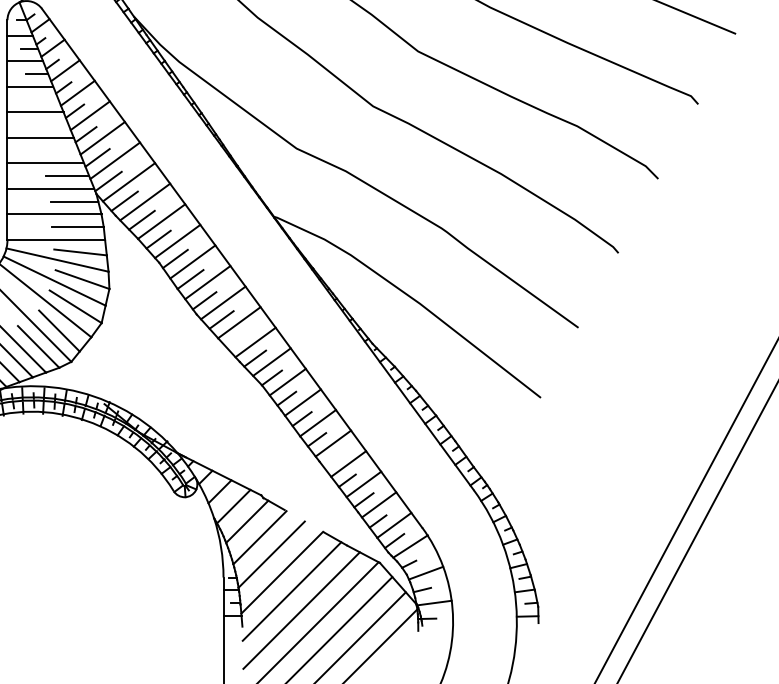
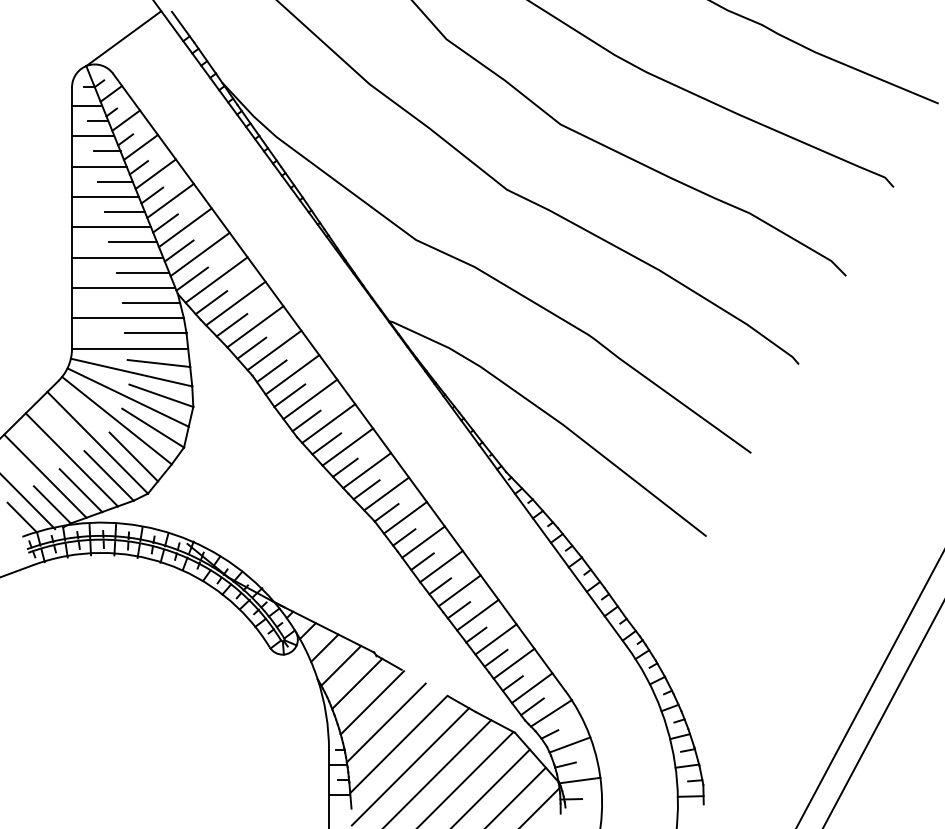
line: (44, 99) -> (115, 181), added
line: (51, 125) -> (124, 212), added
line: (59, 150) -> (133, 242), added
line: (236, 339) -> (344, 467), added
line: (332, 460) -> (458, 610), added

